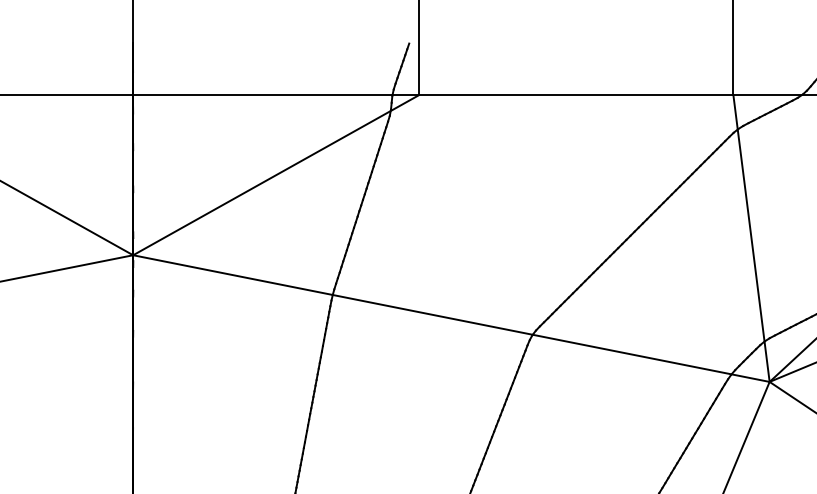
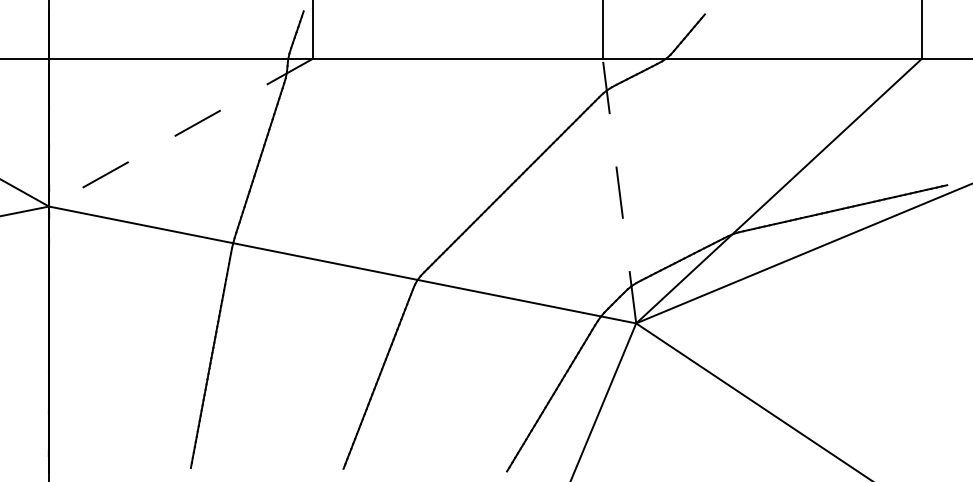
line: (275, 174) -> (180, 132), solid -> dashed
line: (751, 237) -> (619, 190), solid -> dashed

